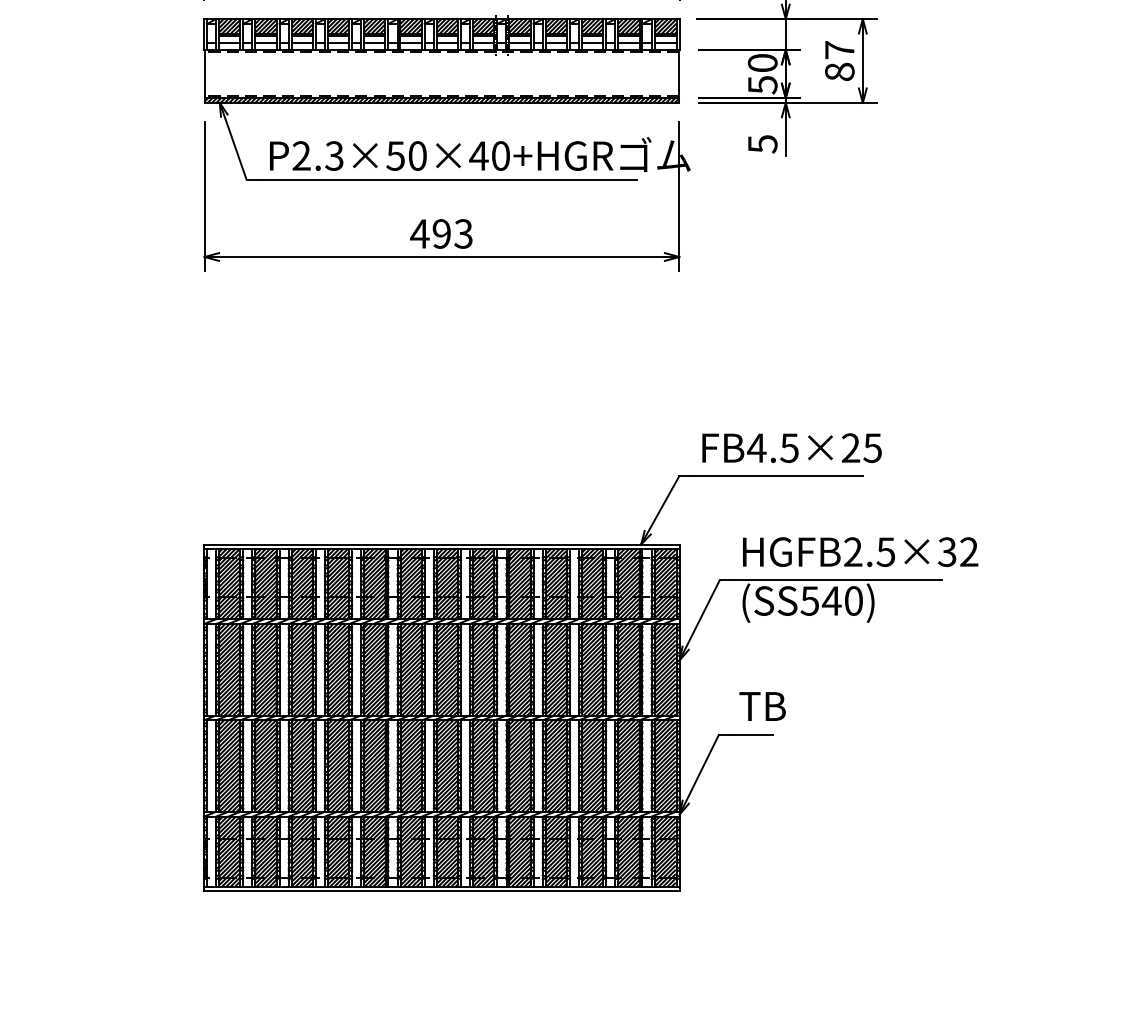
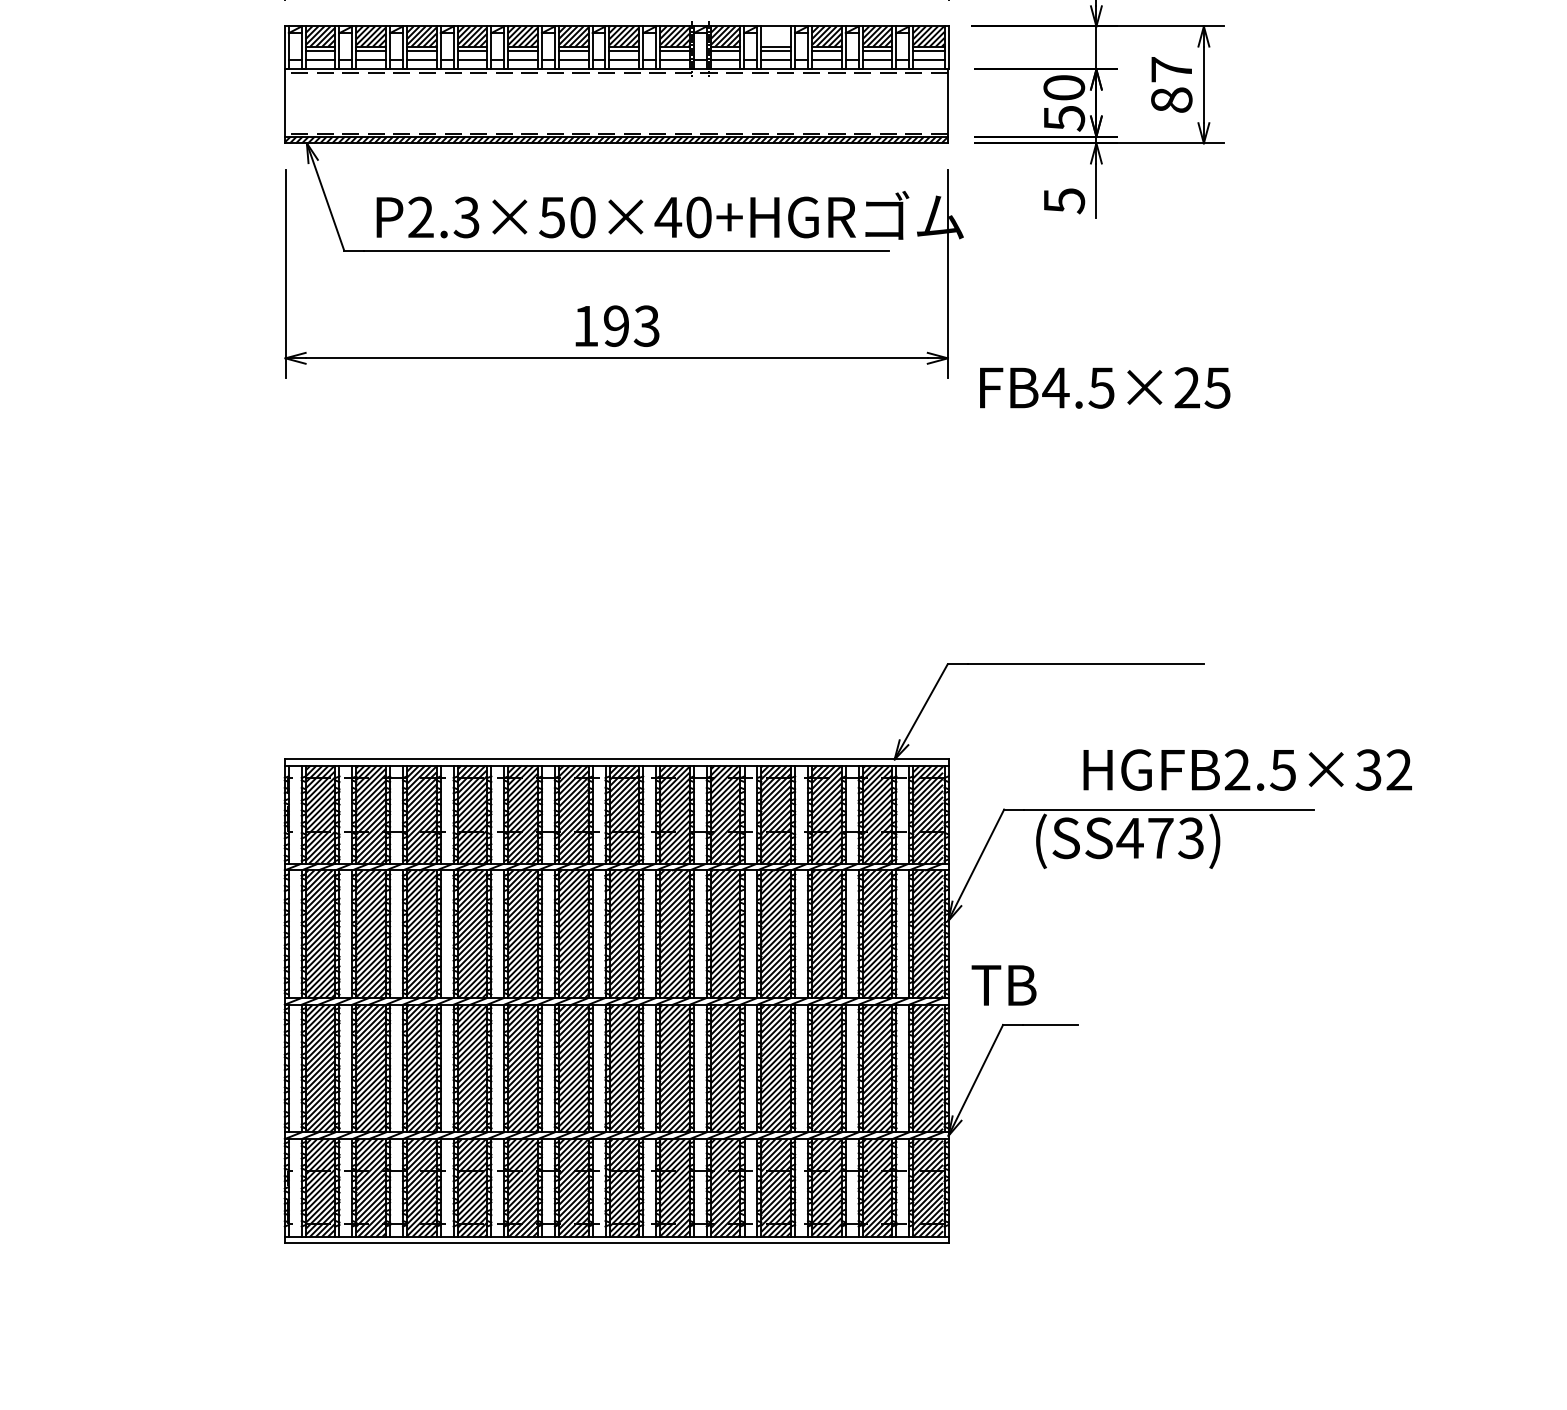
hatch: (556, 26) -> (776, 36), removed
text: (419, 234) -> (585, 326), 493 -> 193
text: (792, 447) -> (1105, 387), moved
text: (860, 551) -> (1247, 769), moved
text: (831, 601) -> (1159, 838), (SS540) -> (SS473)
text: (762, 706) -> (1003, 985), moved

